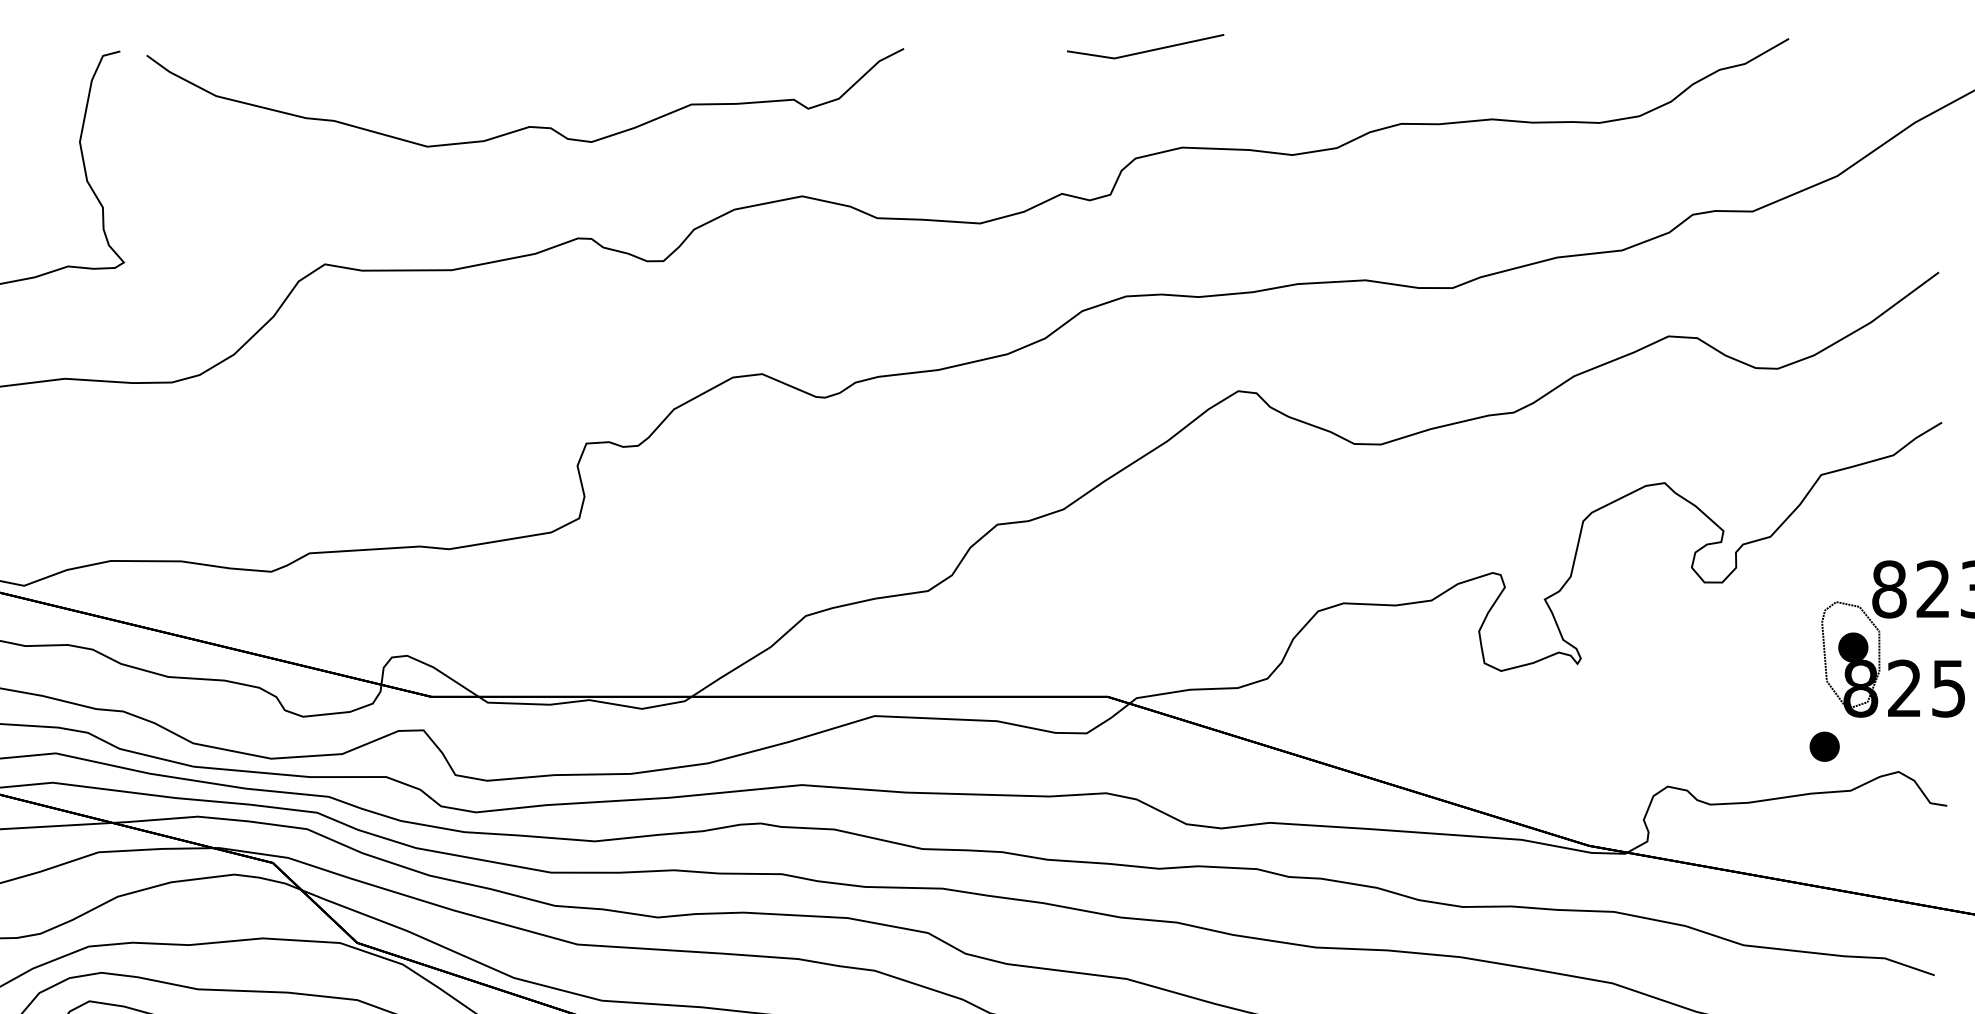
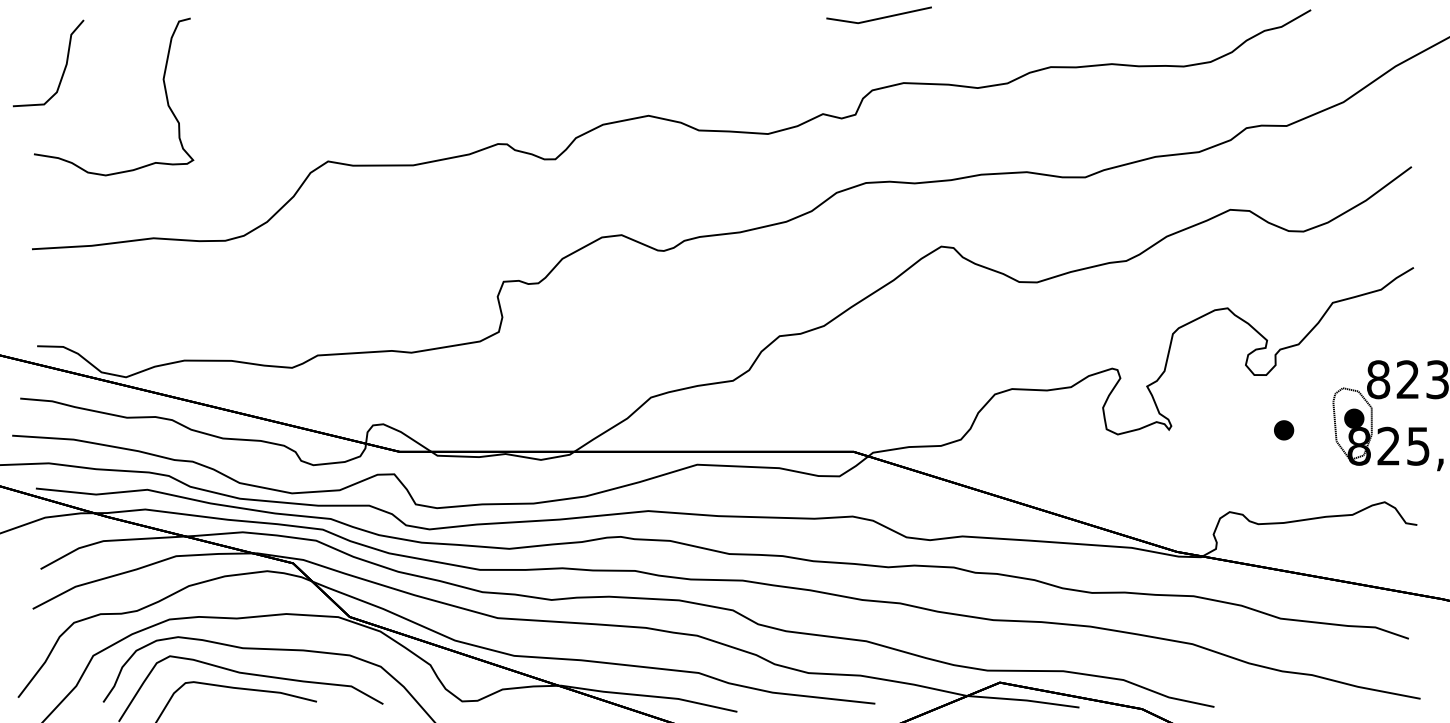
curve: (526, 125) -> (463, 68), removed
part: (1825, 746) -> (1284, 430), moved

